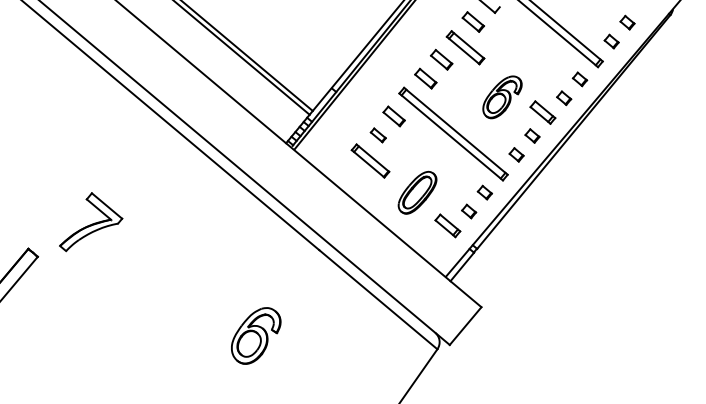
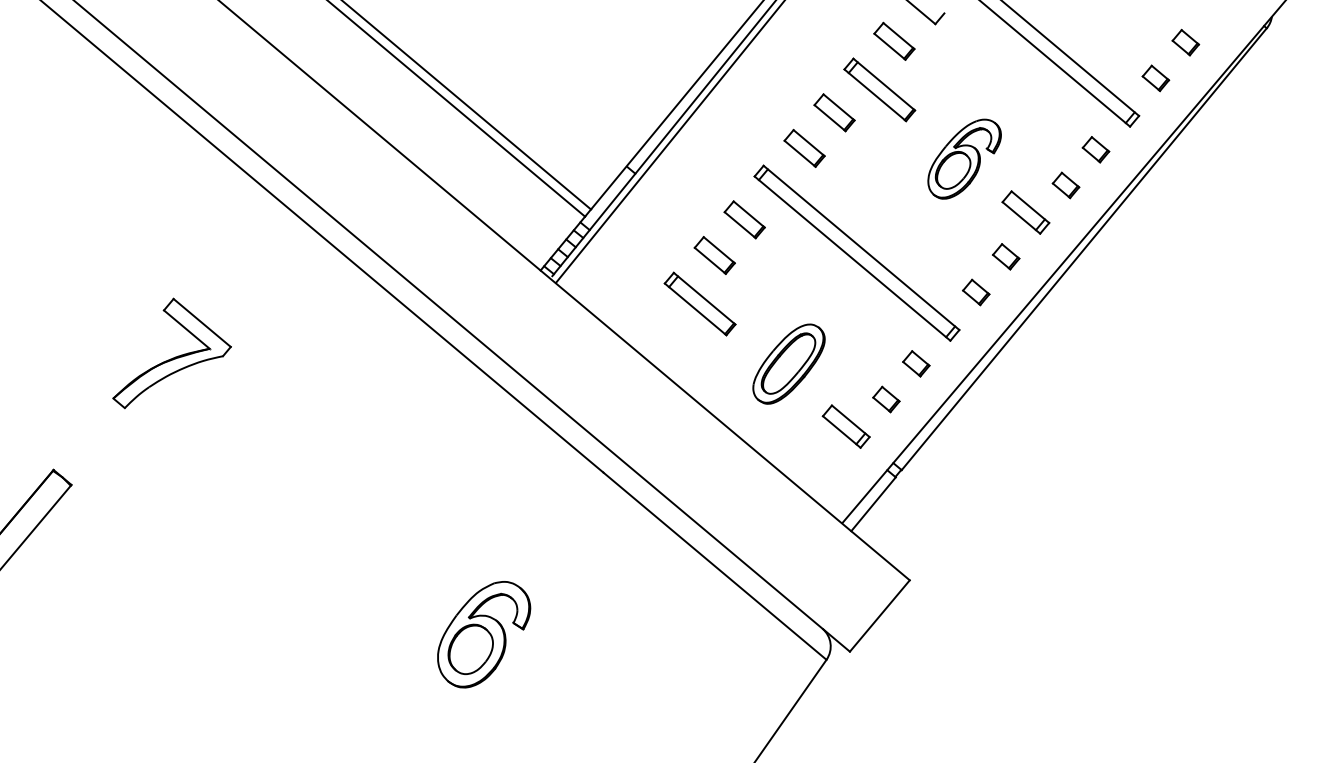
part: (502, 97) -> (964, 159), moved
part: (378, 135) -> (715, 255), size x1.43
part: (91, 222) -> (172, 354), moved

